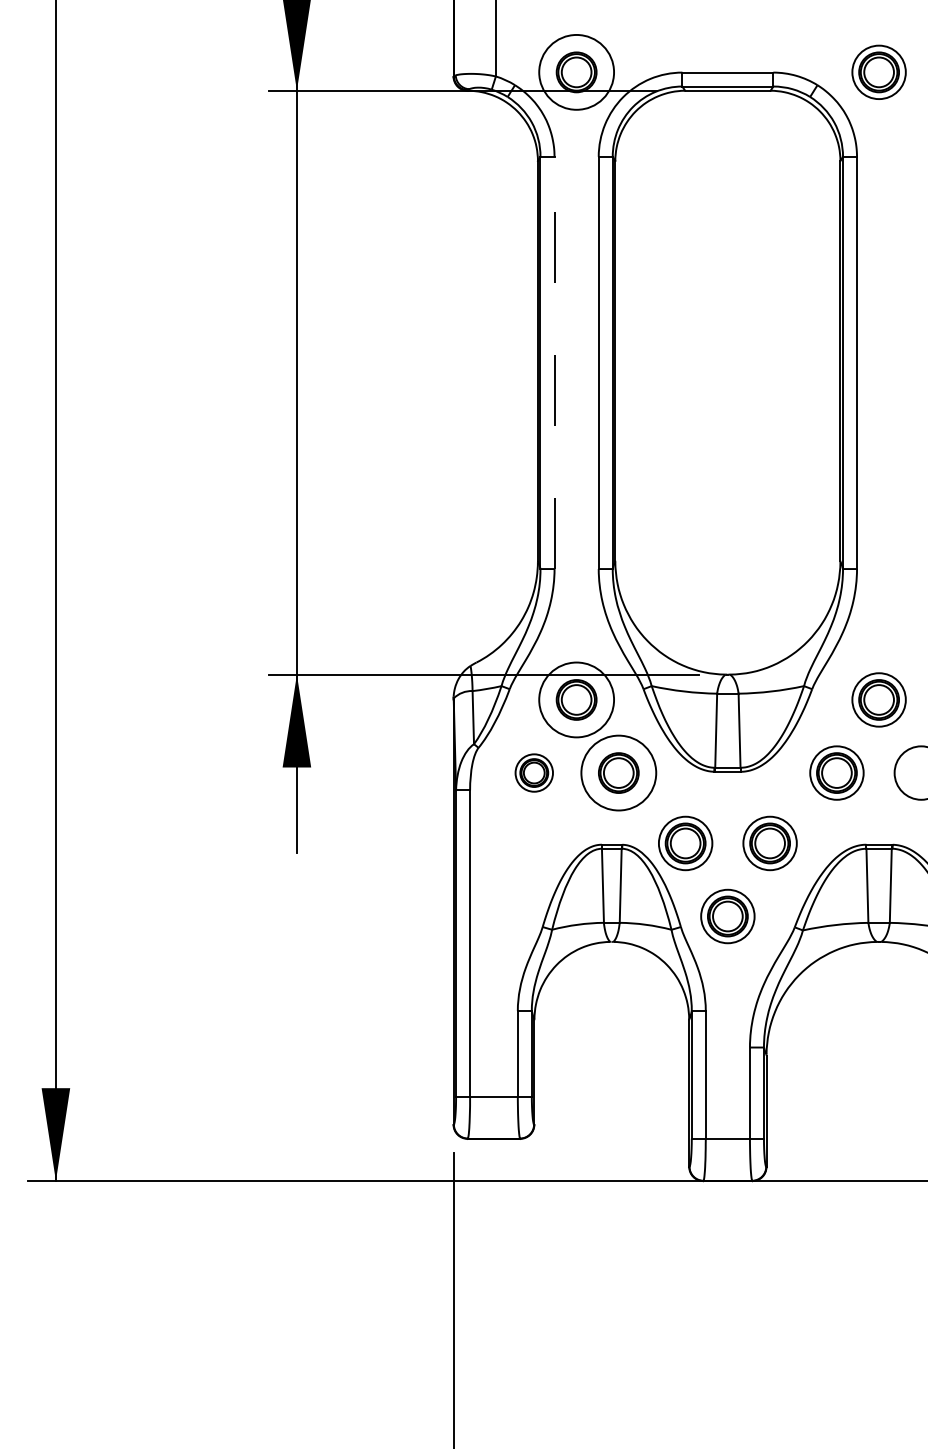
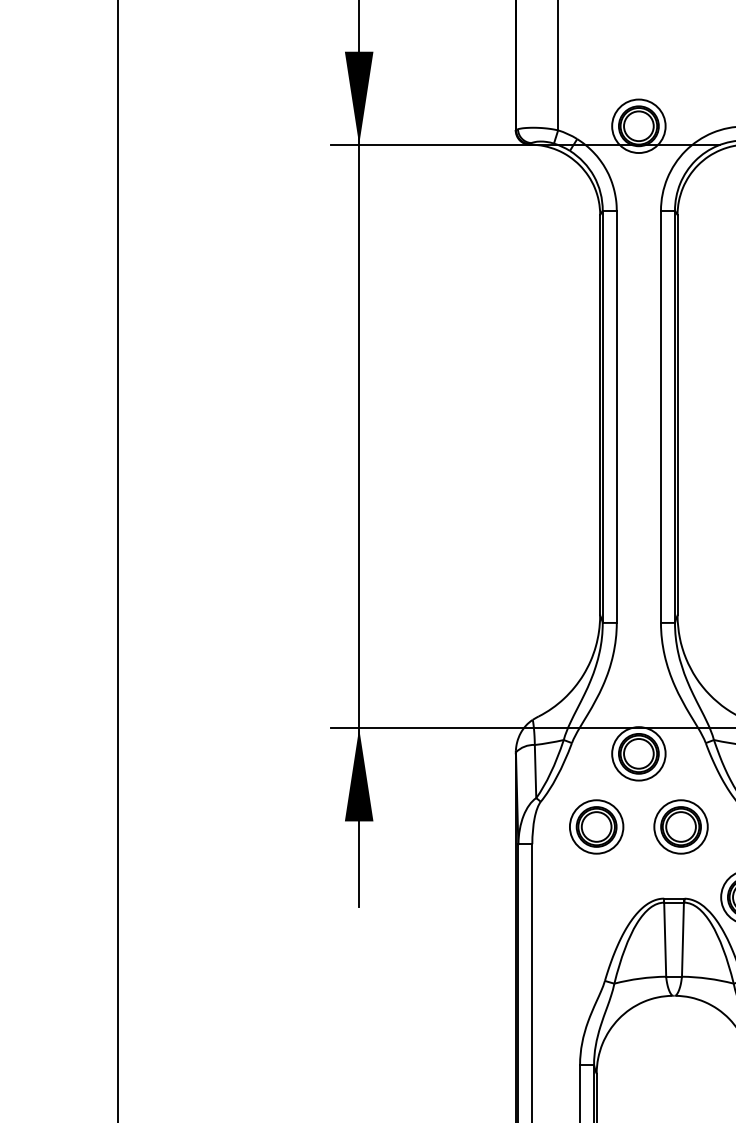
circle: (576, 72) -> (638, 126), size x0.71
line: (554, 362) -> (616, 416), dashed -> solid
circle: (576, 699) -> (638, 753), size x0.71
part: (533, 772) -> (595, 826), size x1.43
circle: (618, 772) -> (680, 826), size x0.71

